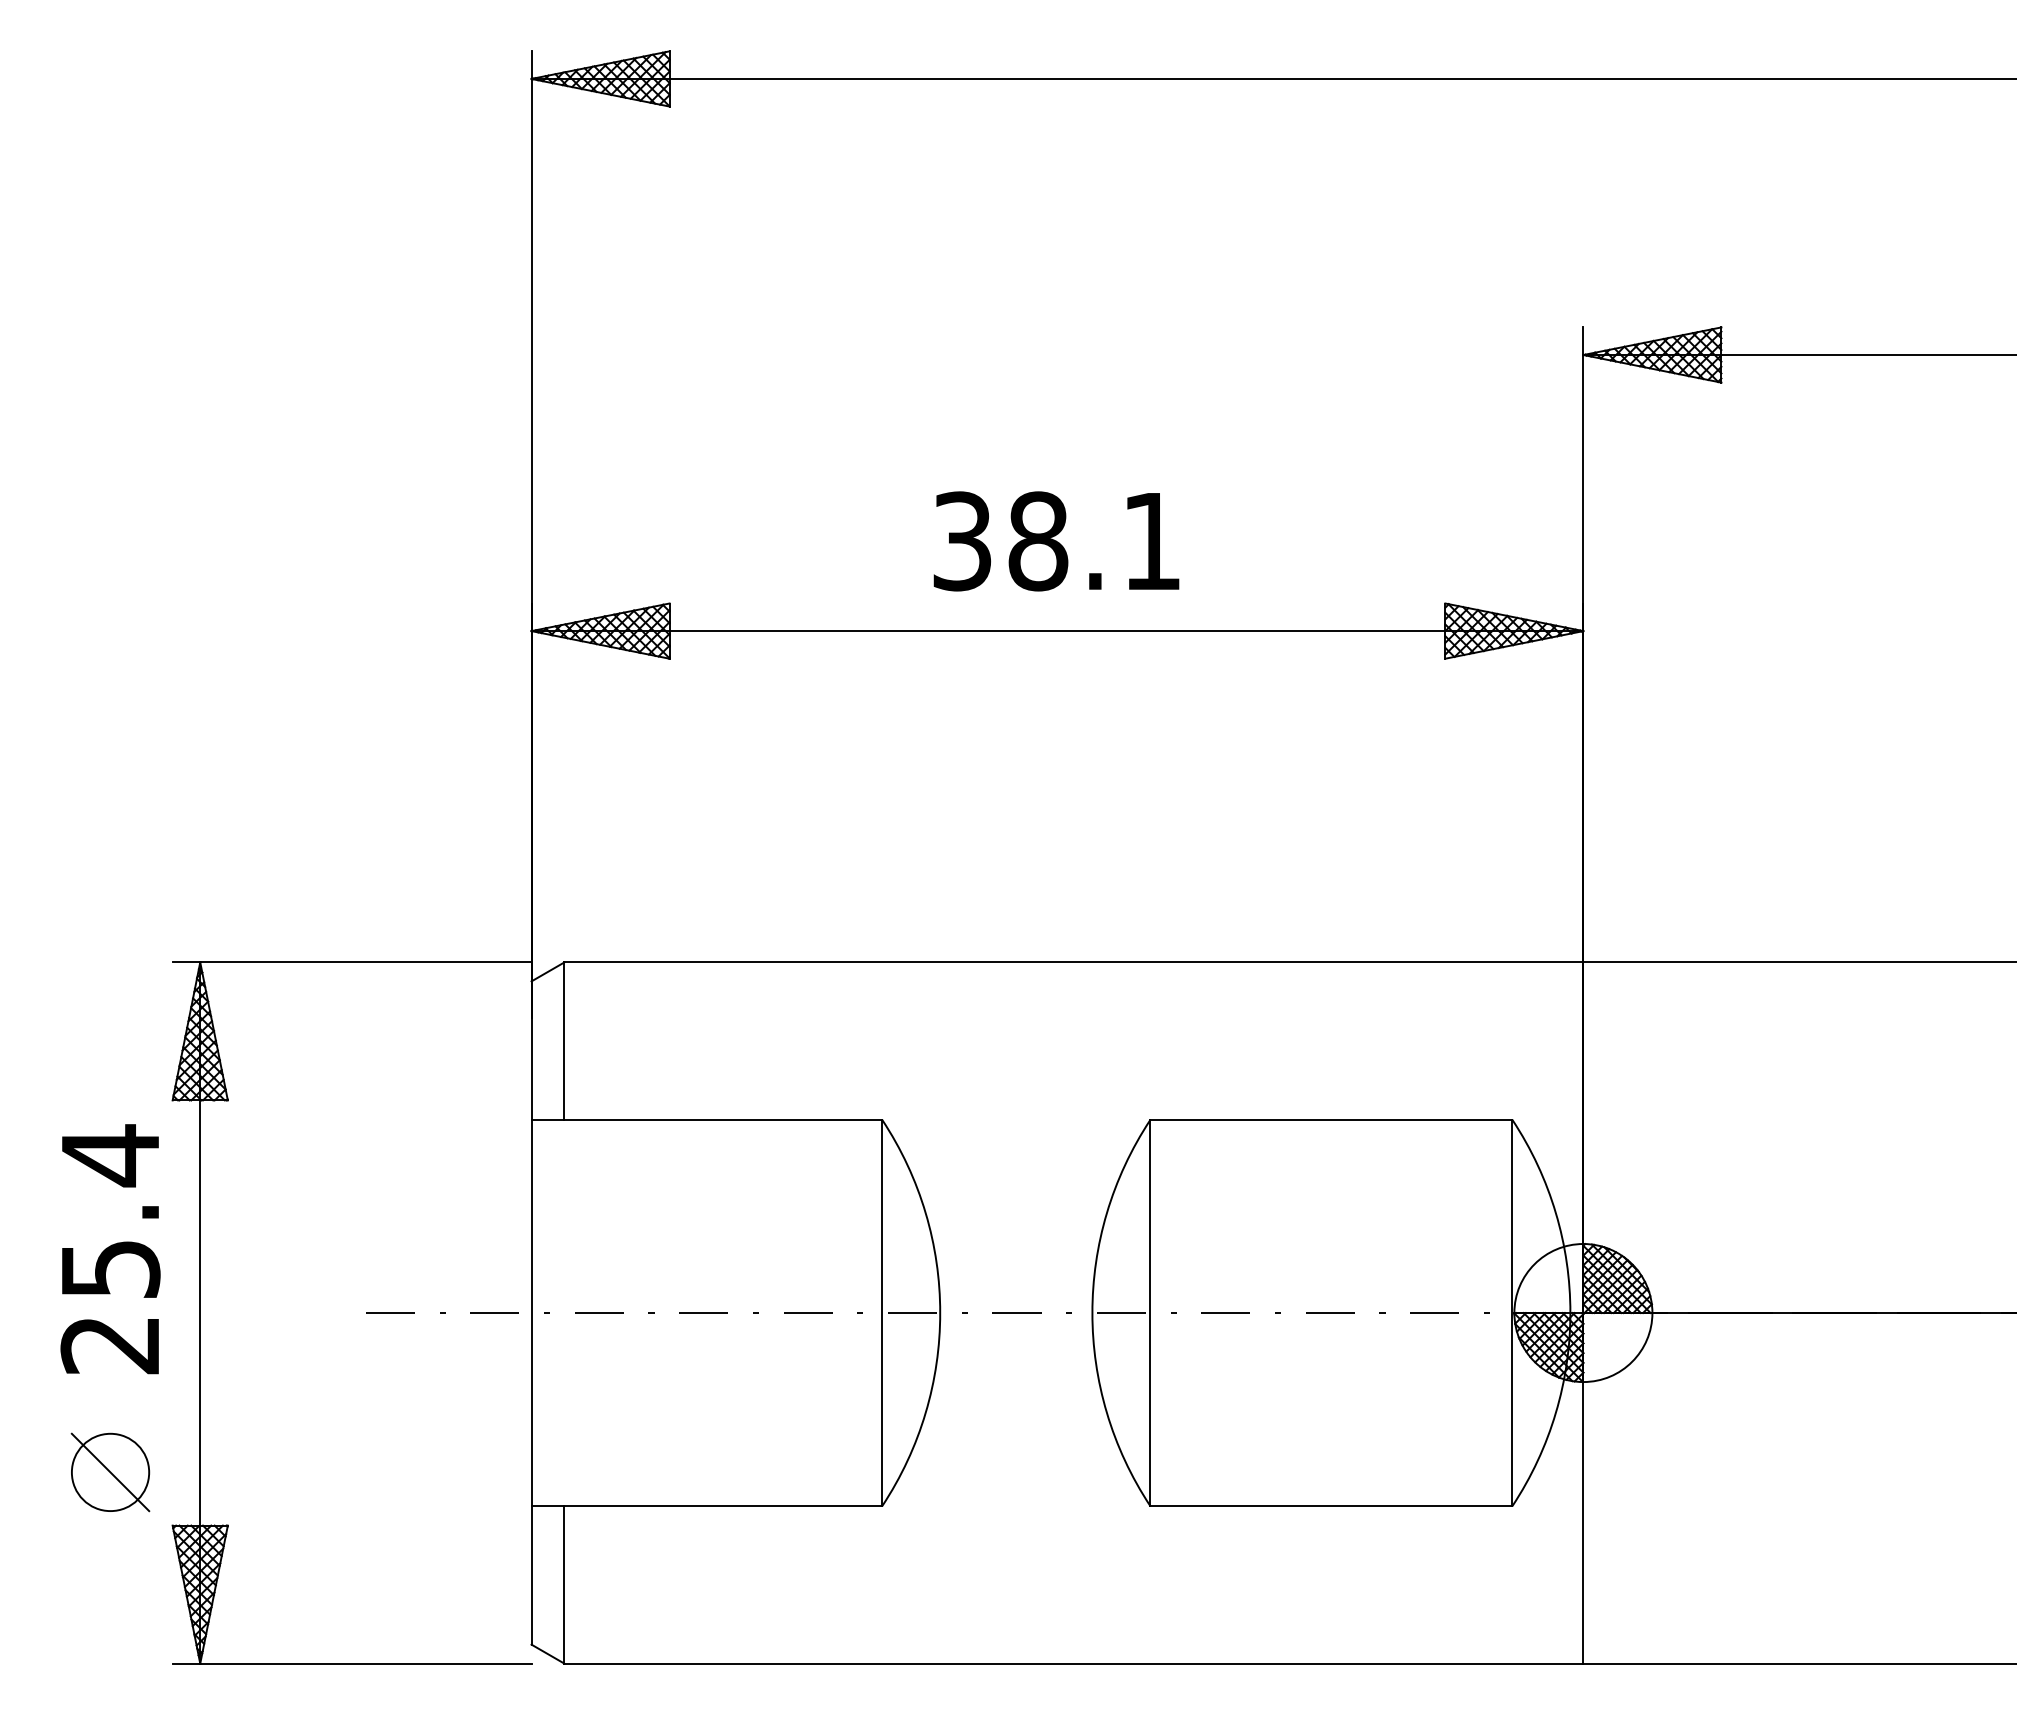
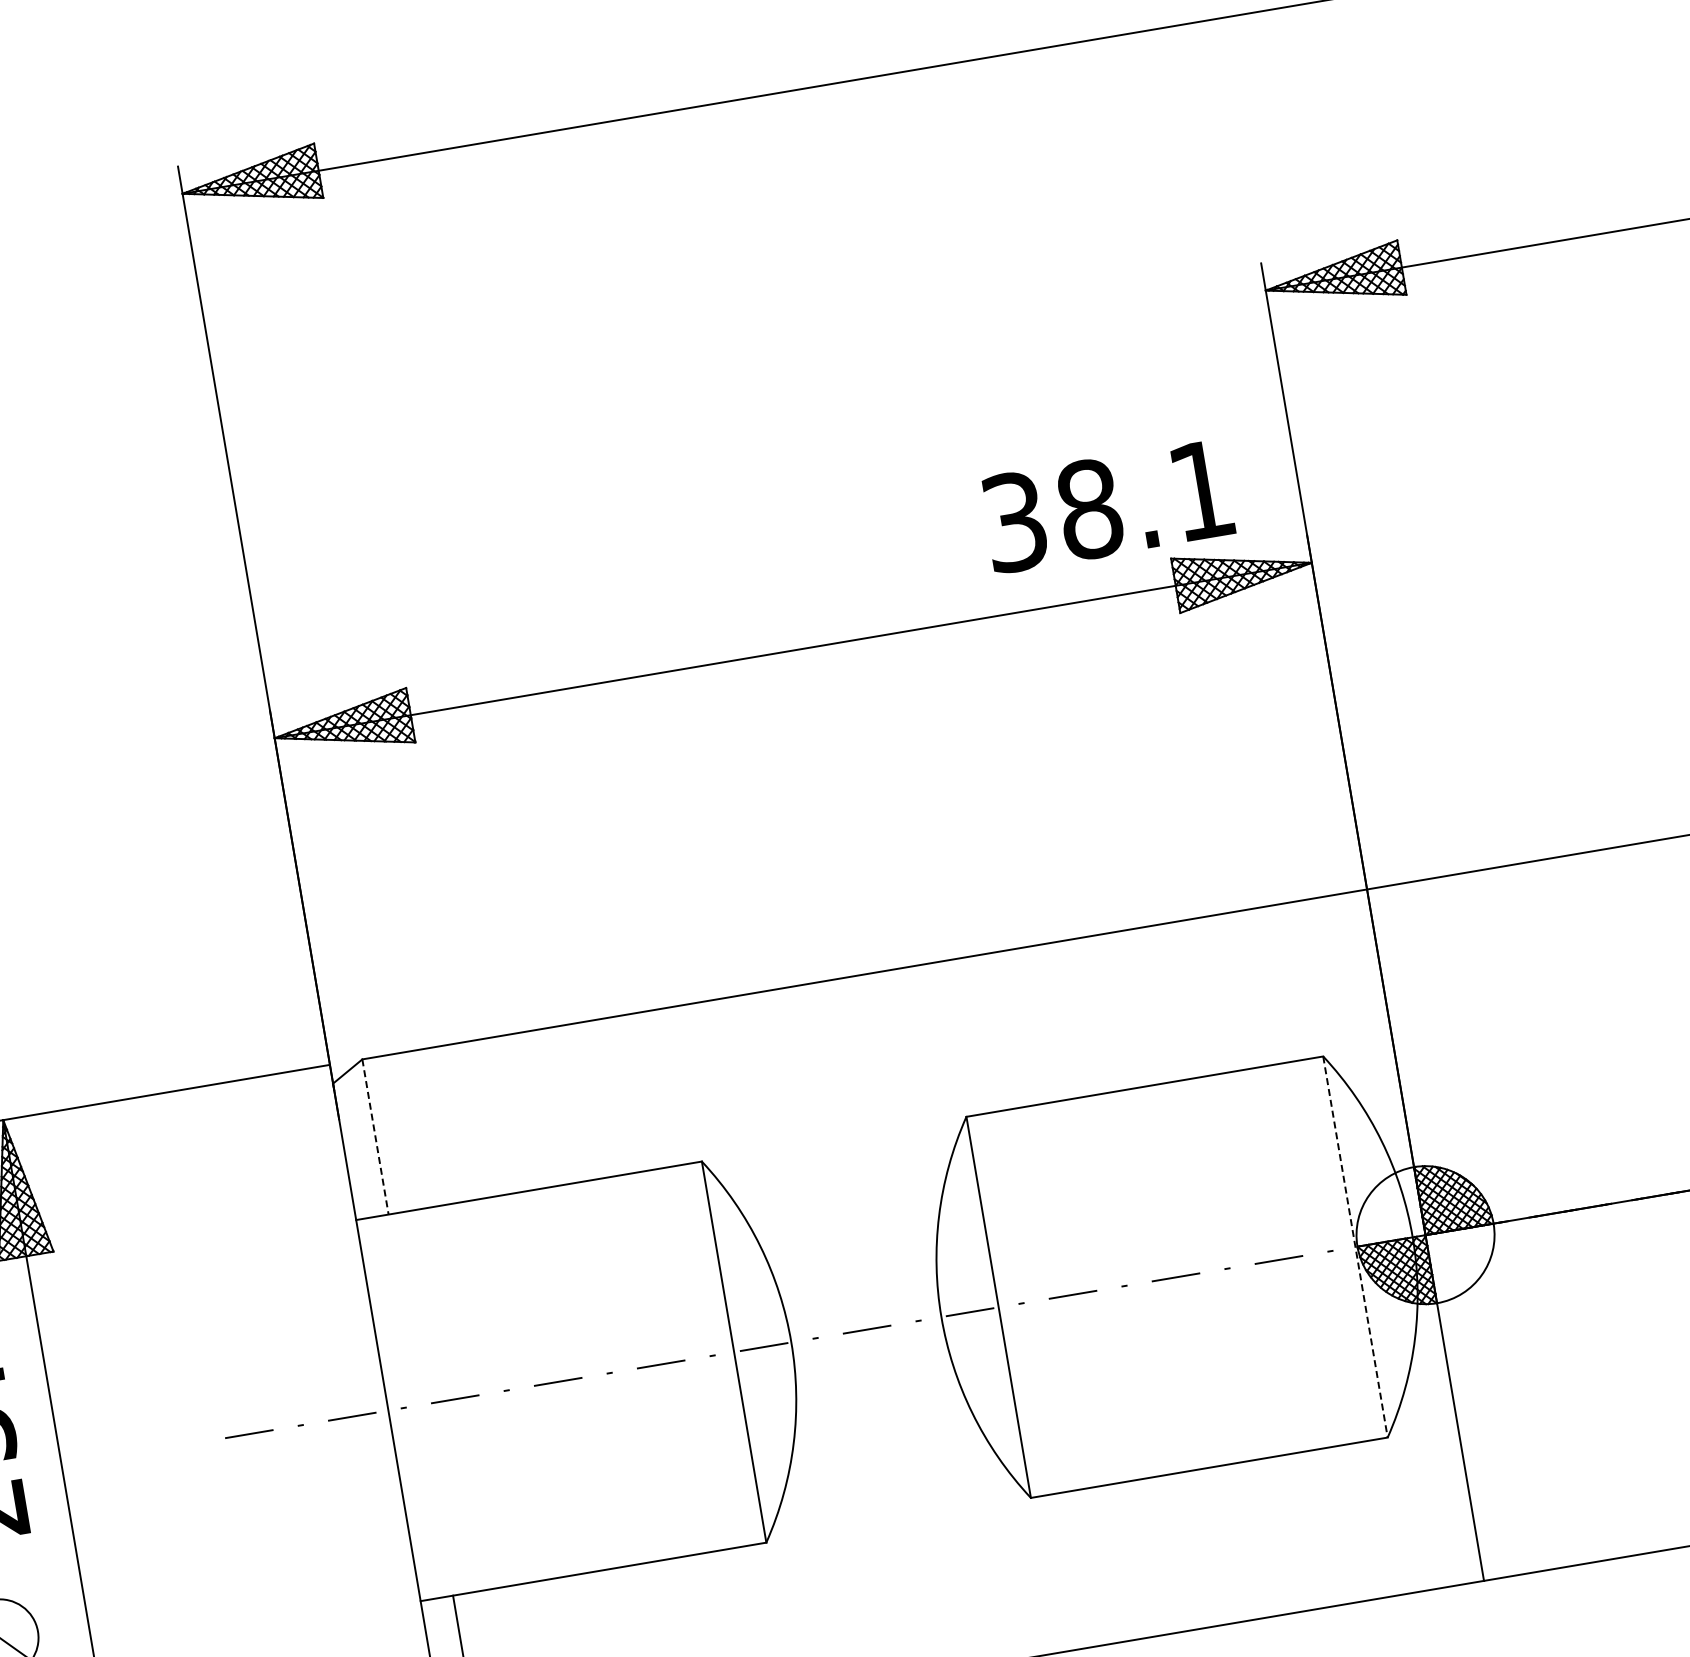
text: (1056, 541) -> (1107, 506), moved
line: (564, 1041) -> (375, 1137), solid -> dashed
line: (1512, 1313) -> (1355, 1247), solid -> dashed

